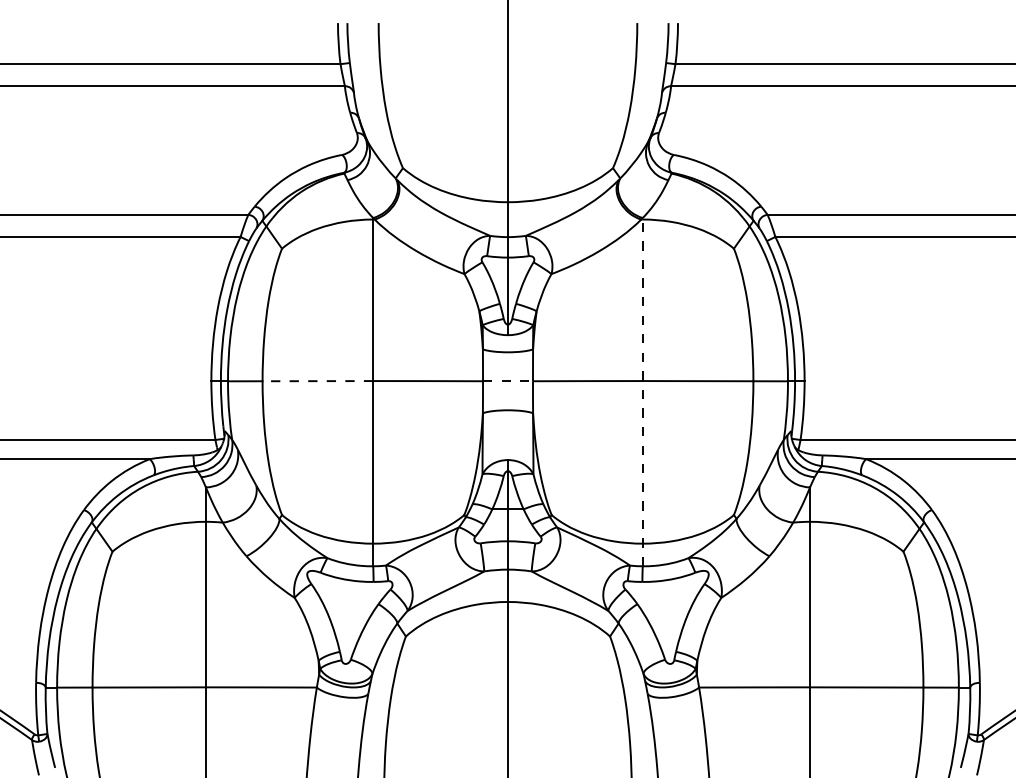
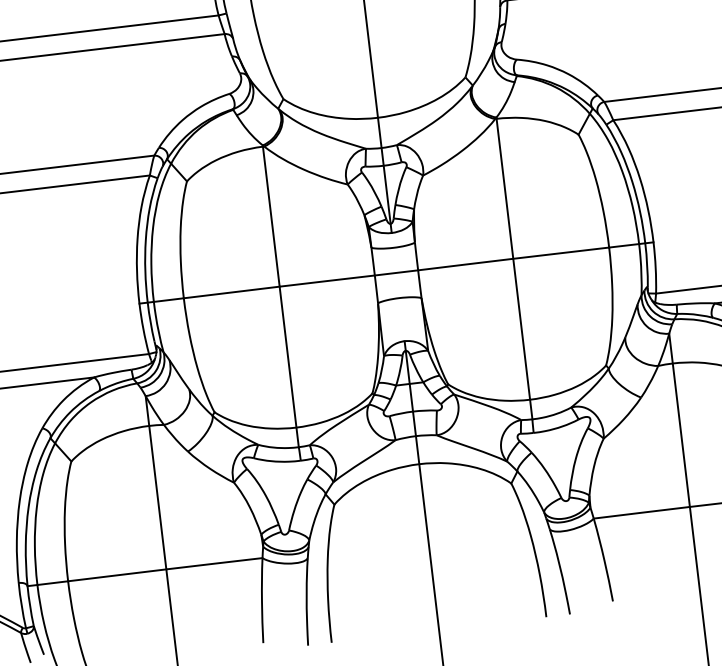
line: (317, 381) -> (231, 292), dashed -> solid
line: (507, 381) -> (396, 273), dashed -> solid
line: (642, 391) -> (514, 267), dashed -> solid

